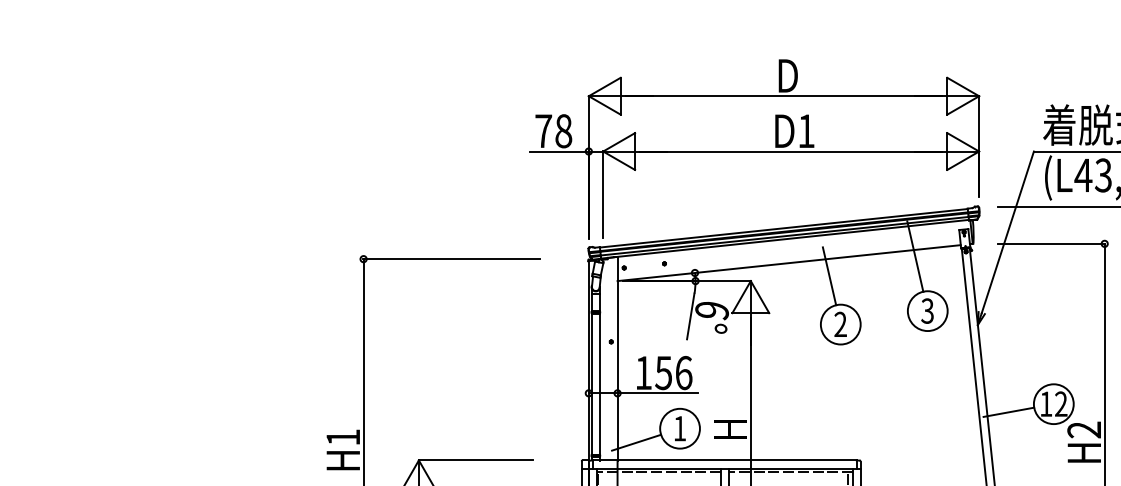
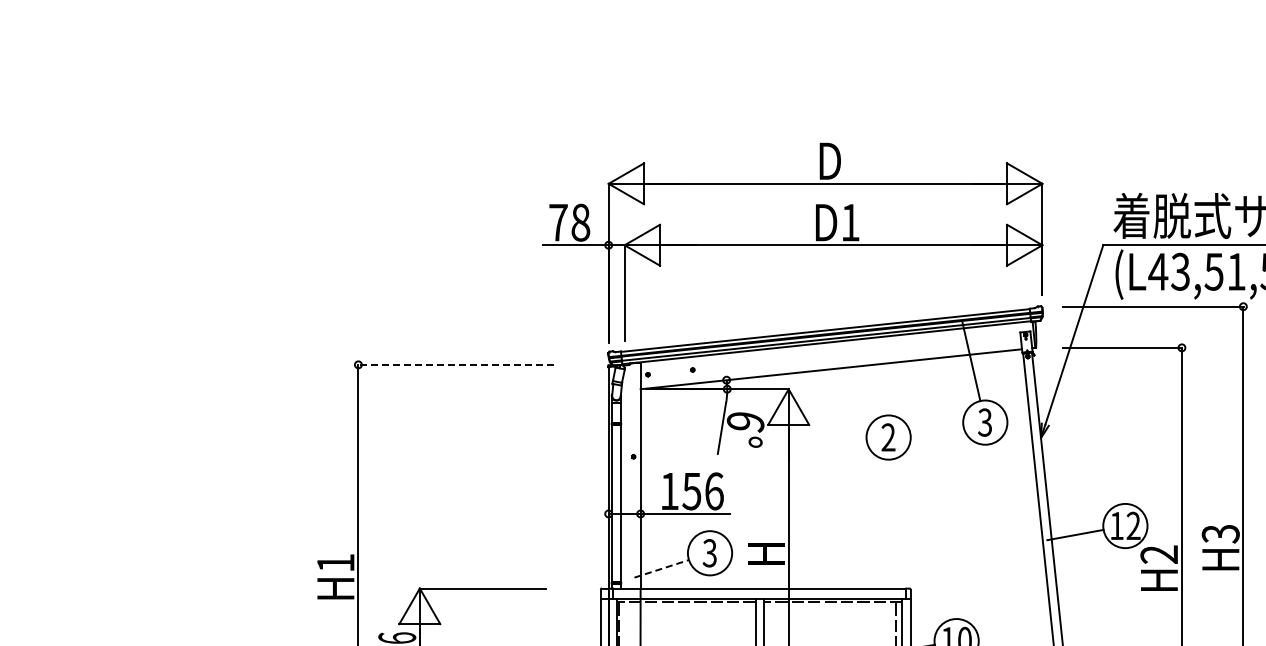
line: (451, 258) -> (456, 364), solid -> dashed
line: (828, 275) -> (875, 383), removed
text: (679, 428) -> (709, 553), 1 -> 3
line: (636, 442) -> (661, 568), solid -> dashed

